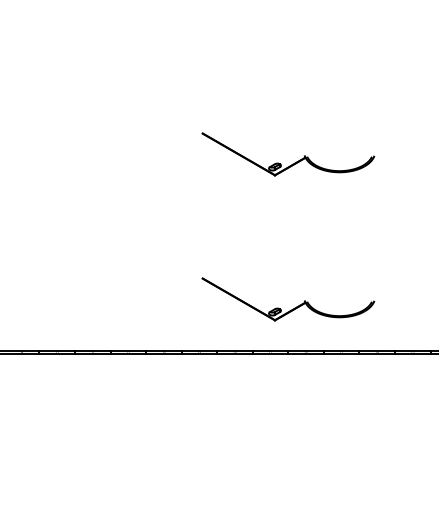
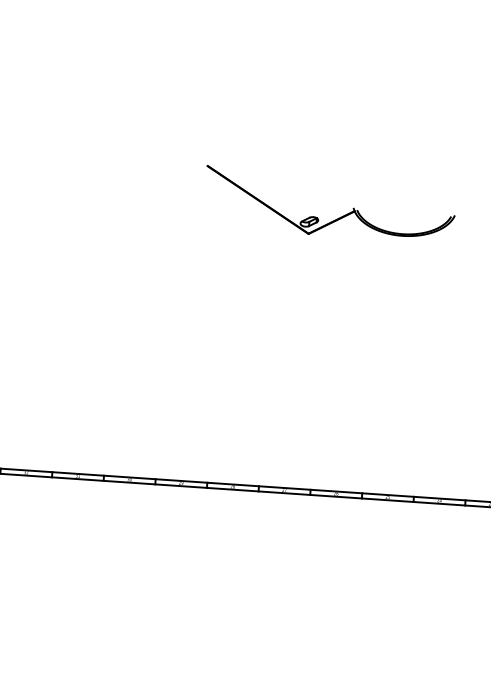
part: (294, 307) -> (323, 427), removed

